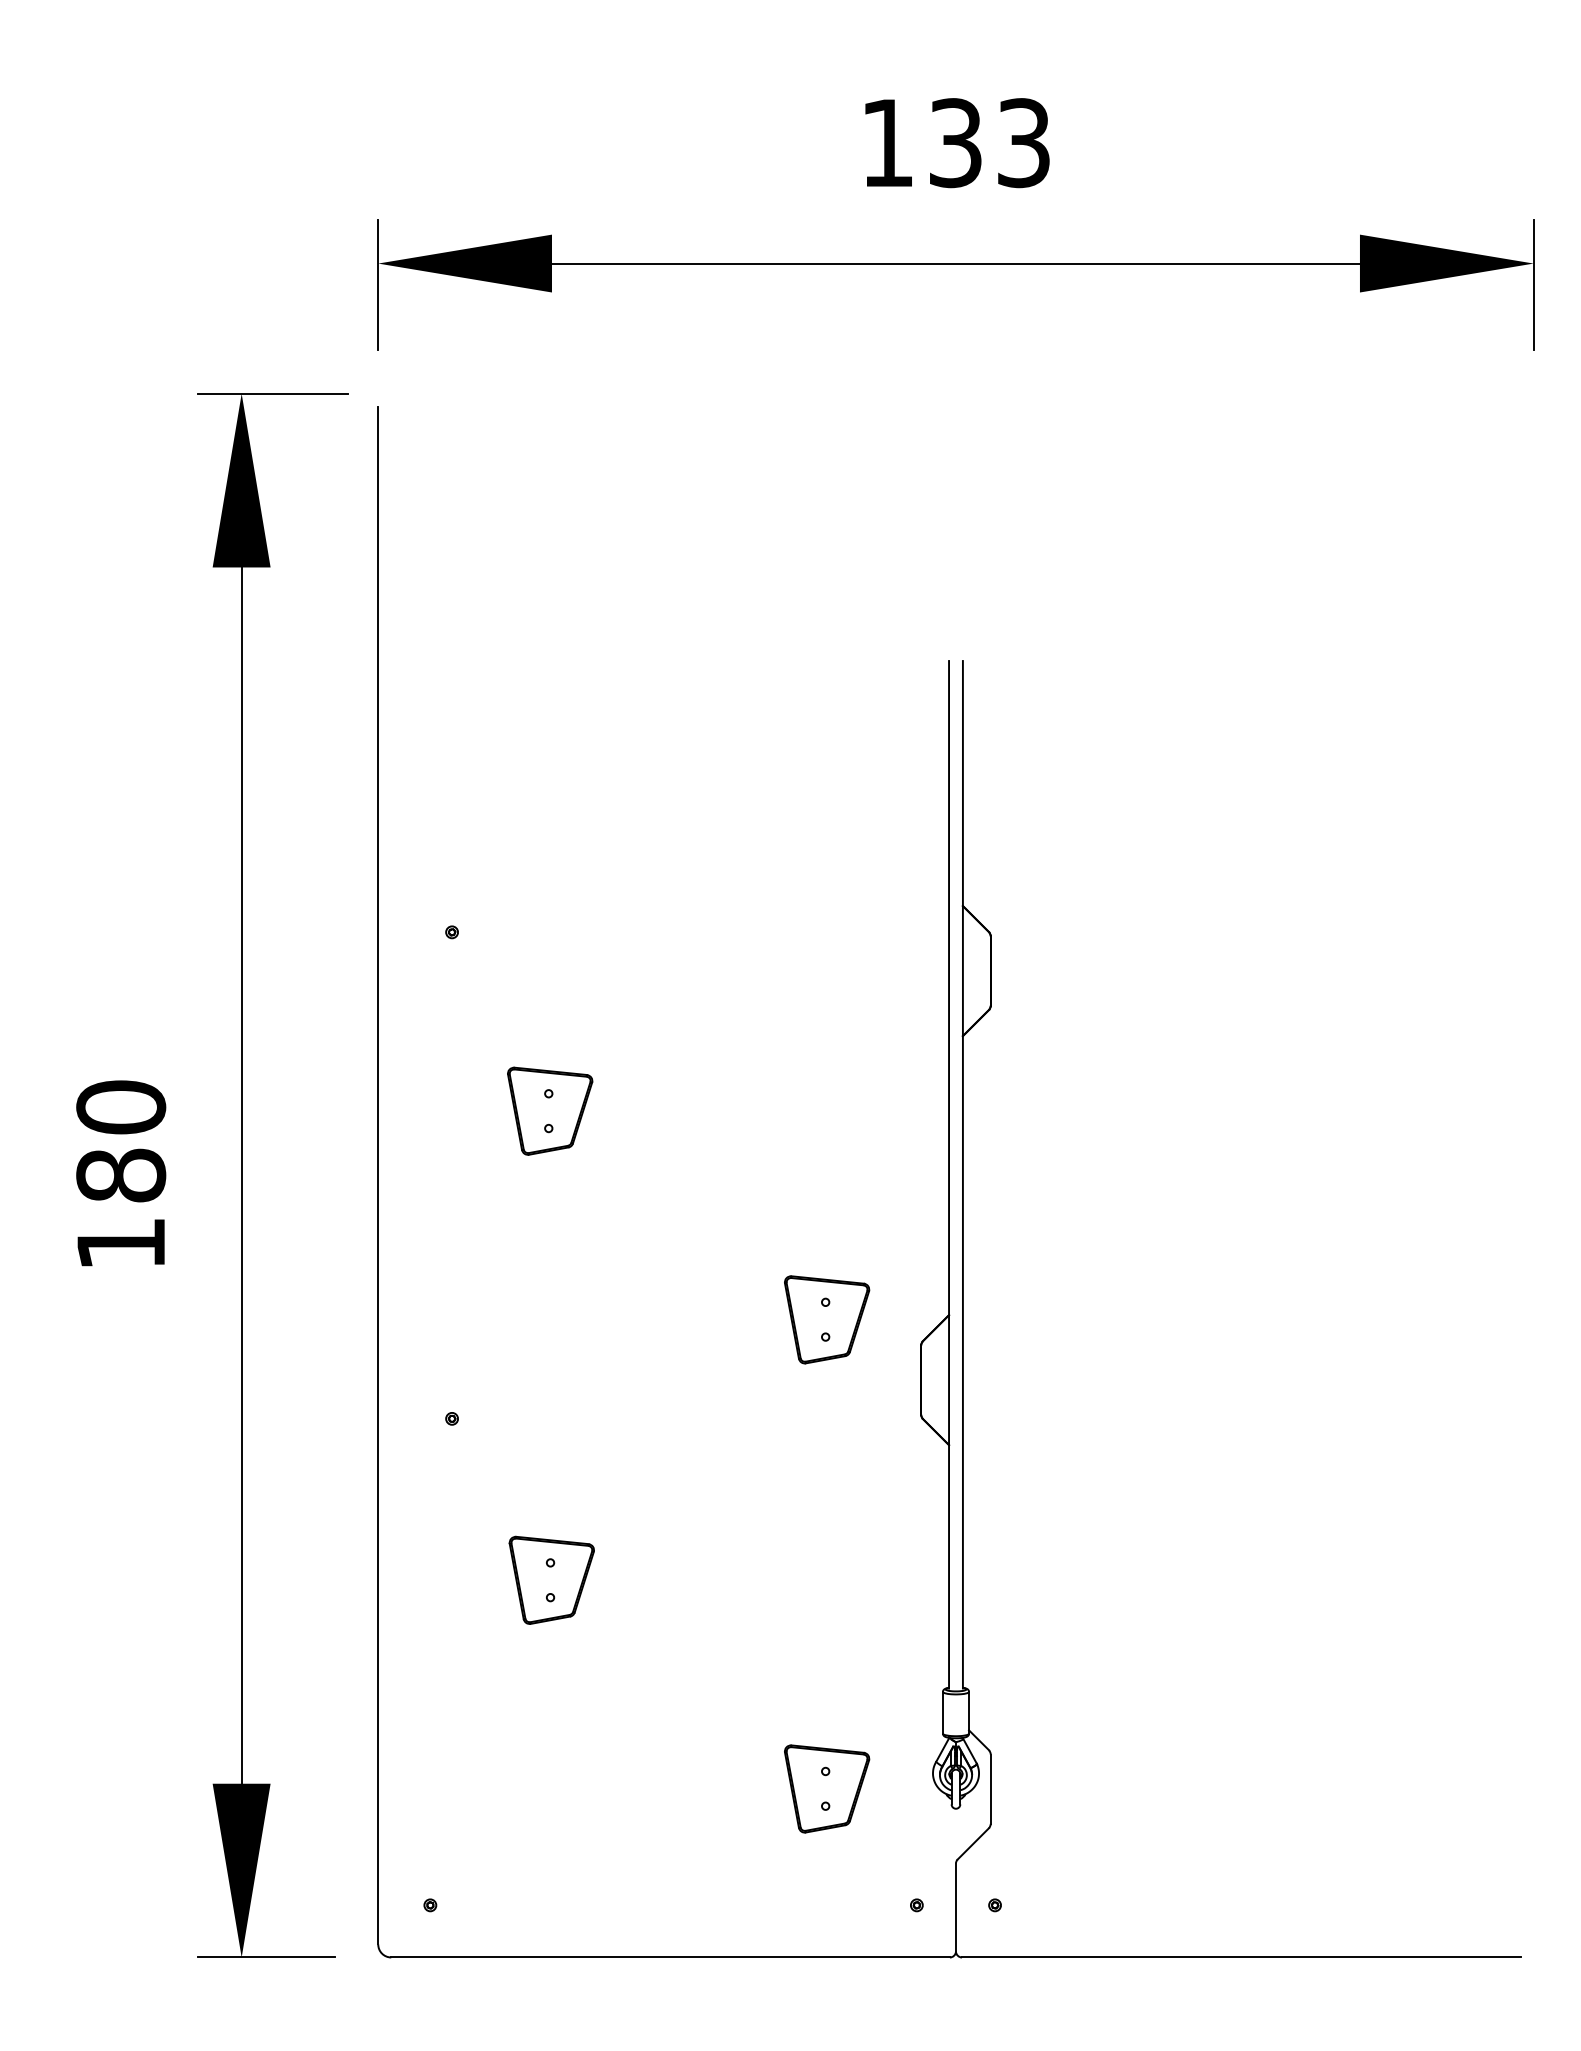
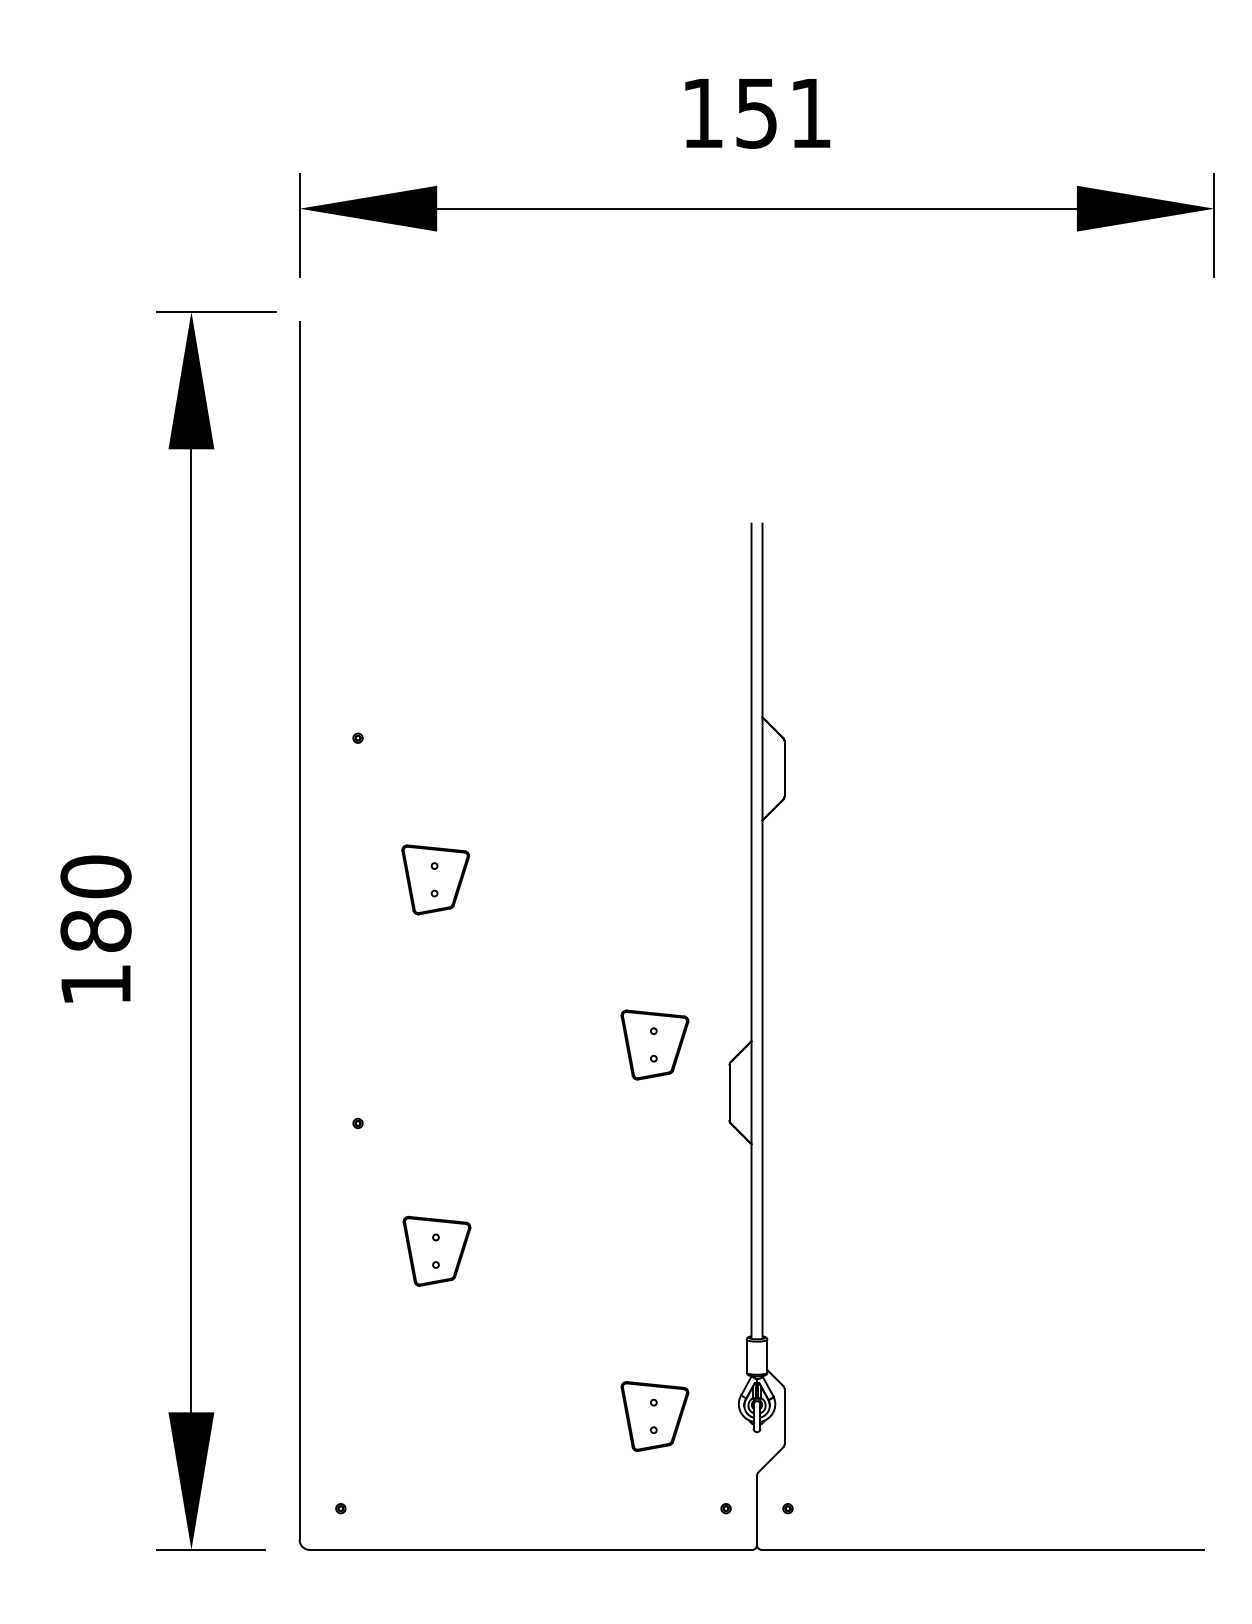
text: (989, 143) -> (783, 113), 133 -> 151

